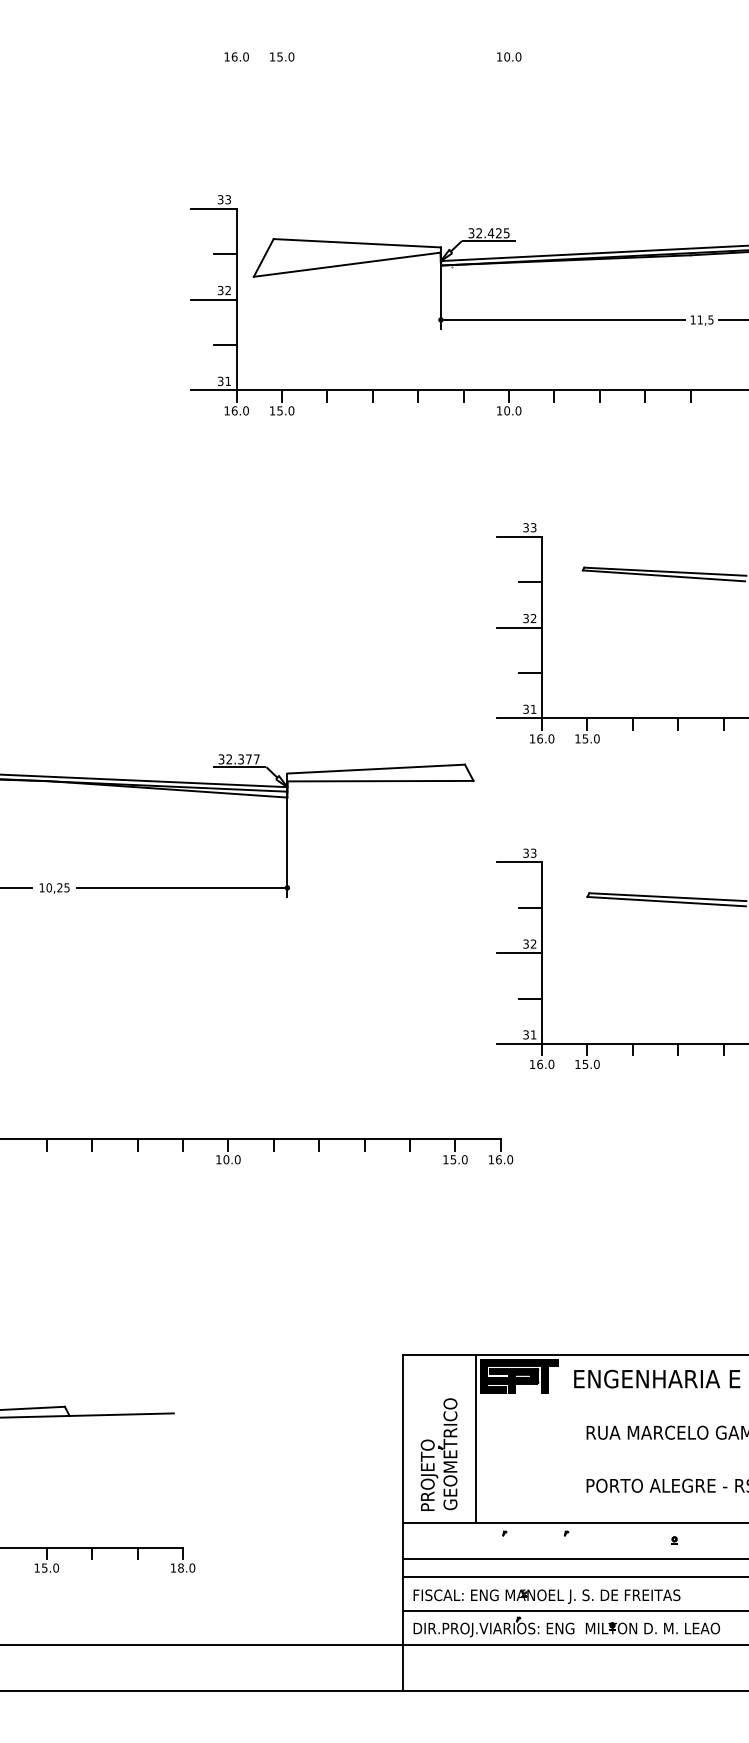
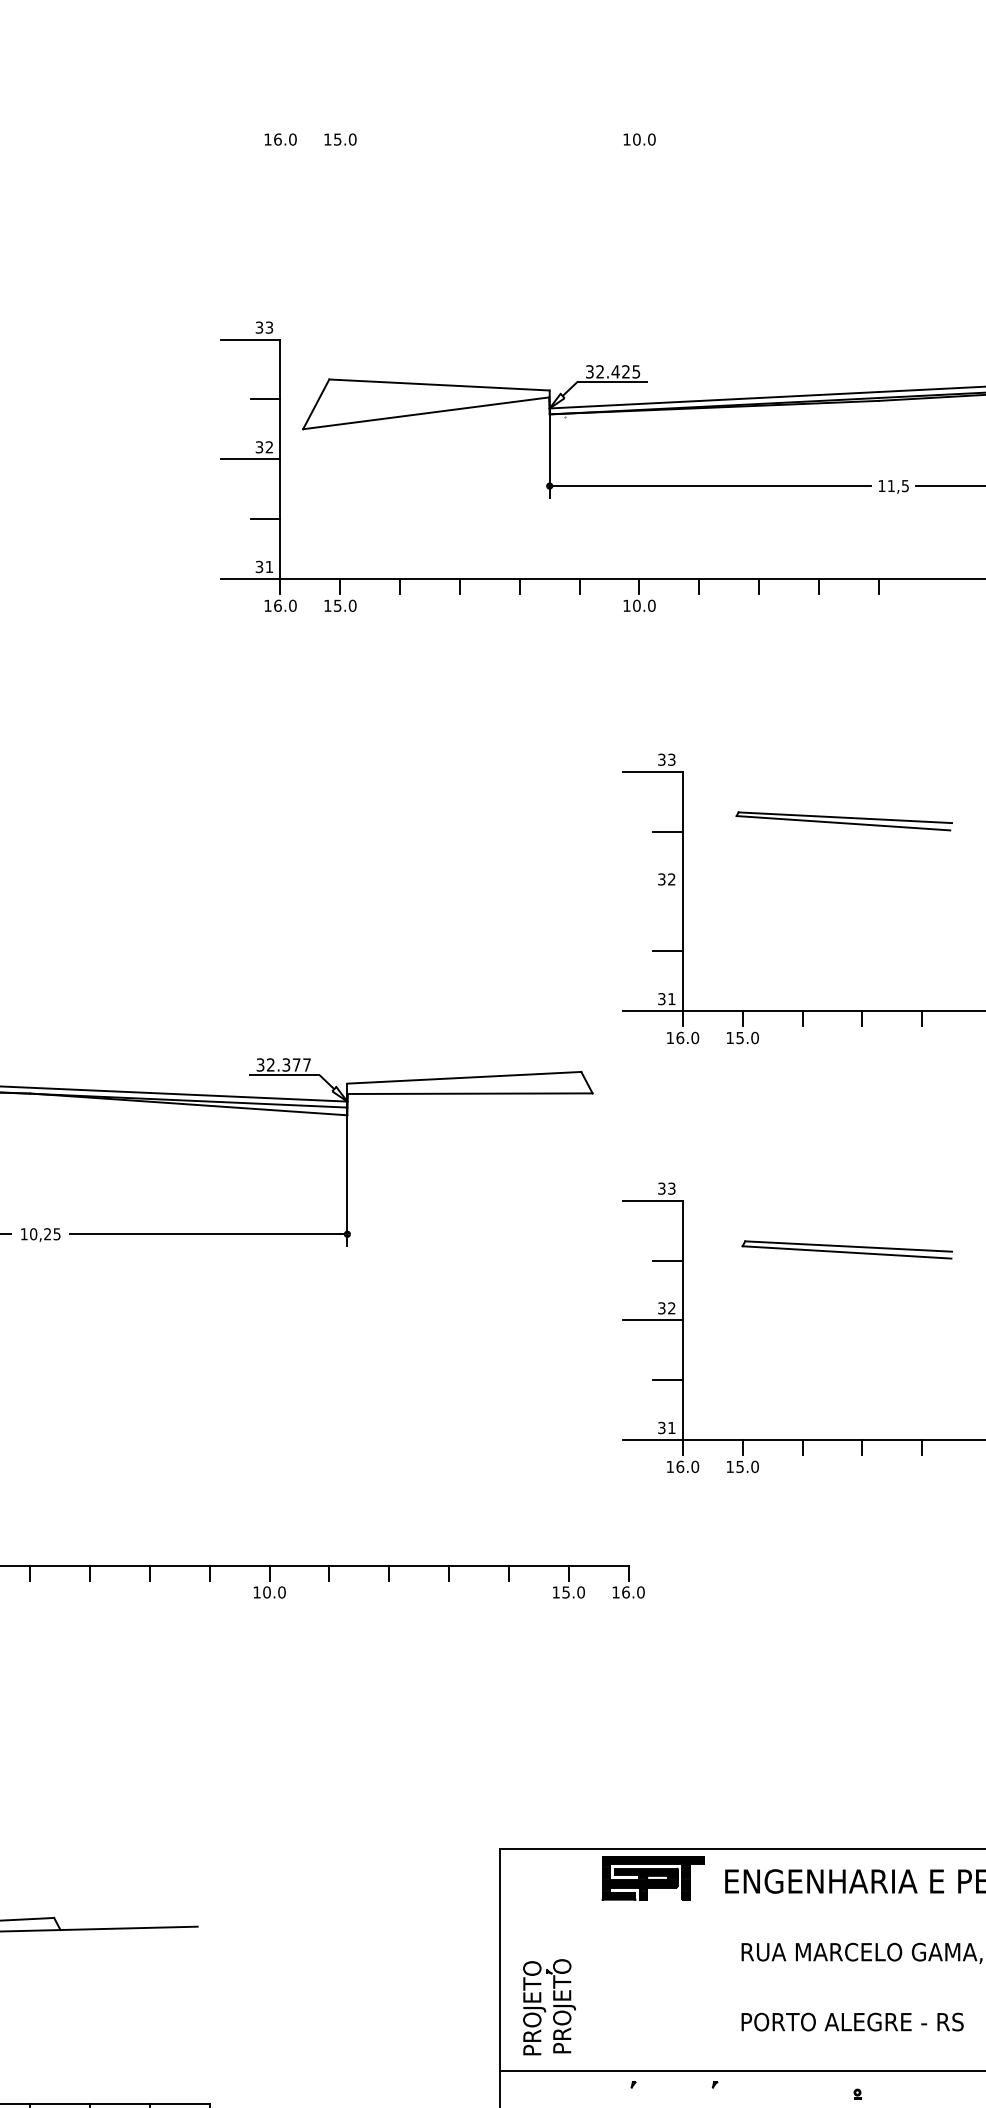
line: (519, 627) -> (653, 891), removed
line: (475, 1438) -> (595, 1959), removed
text: (451, 1454) -> (563, 1980), GEOMETRICO -> PROJETO

